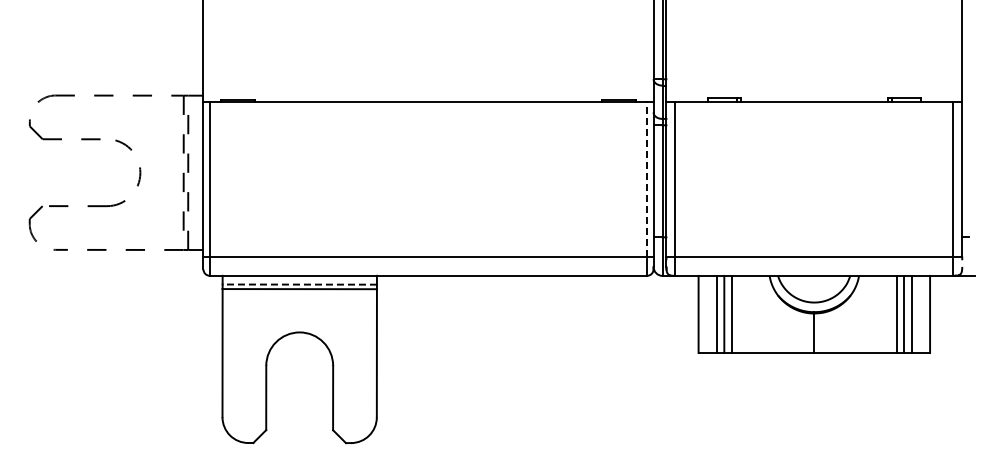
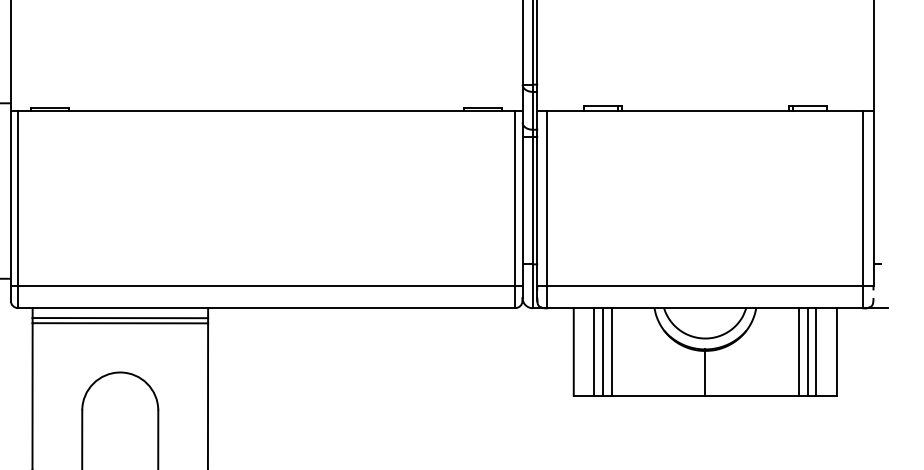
line: (647, 178) -> (515, 197), dashed -> solid
line: (299, 284) -> (120, 317), dashed -> solid

